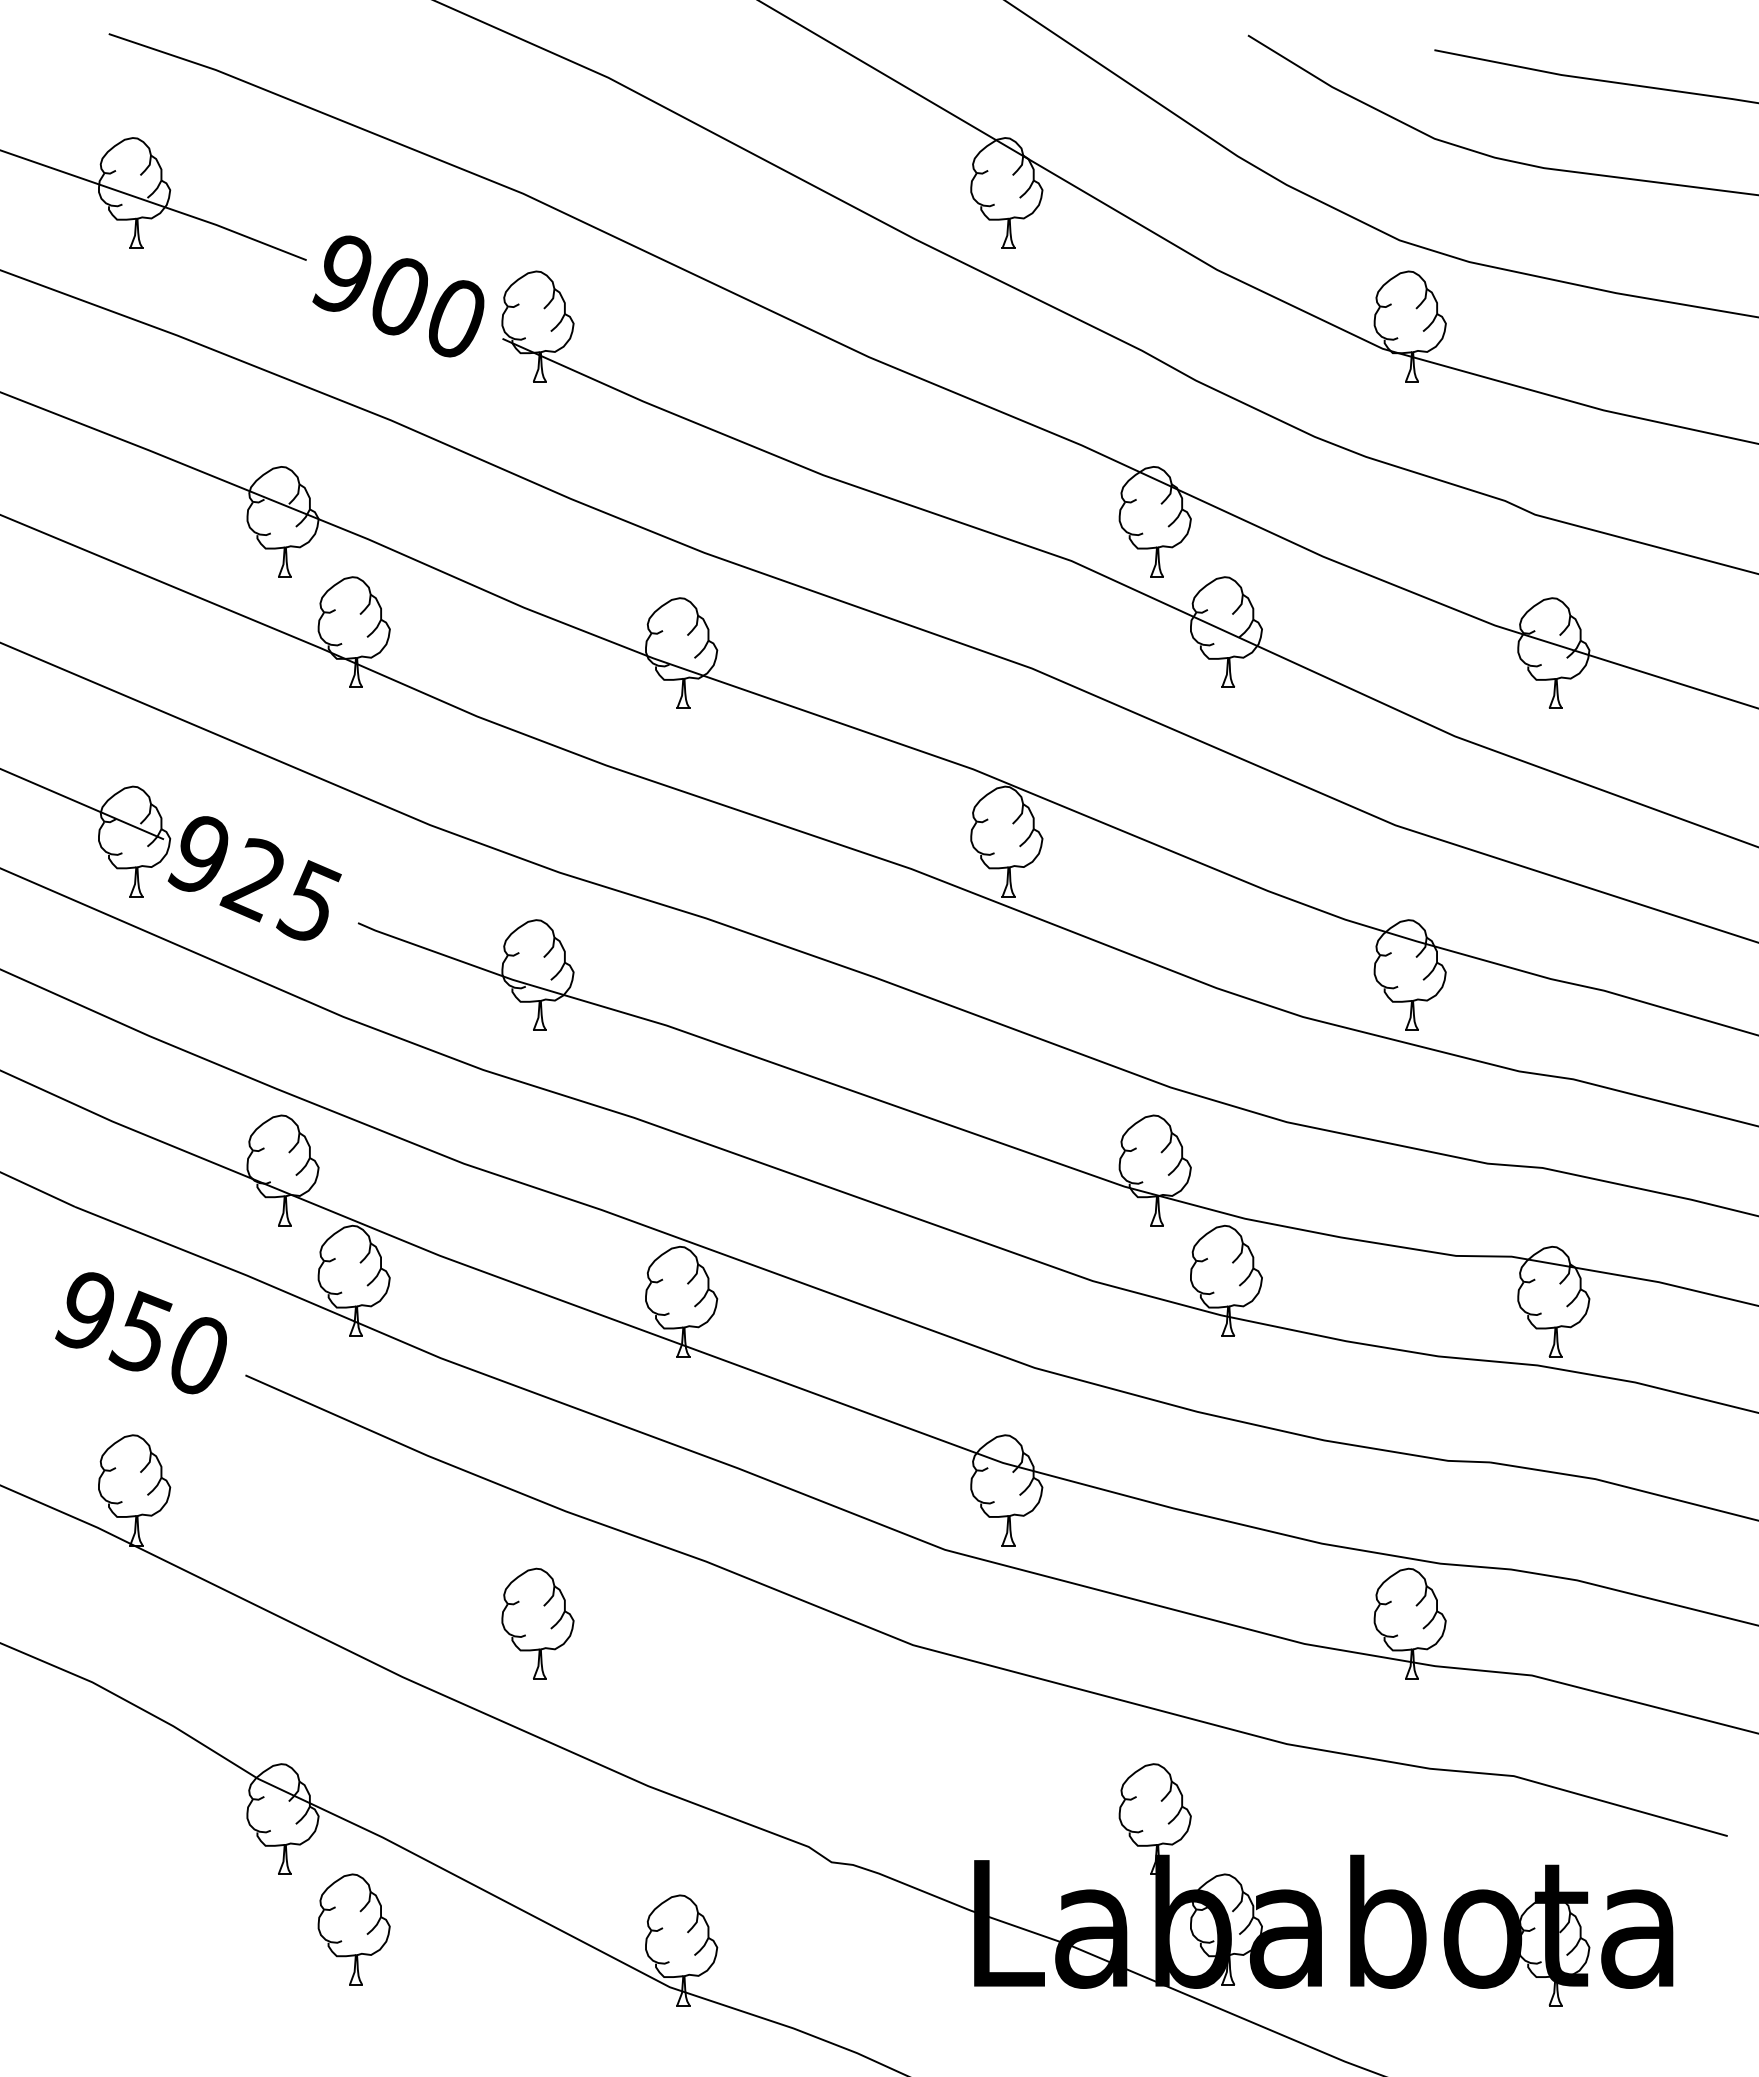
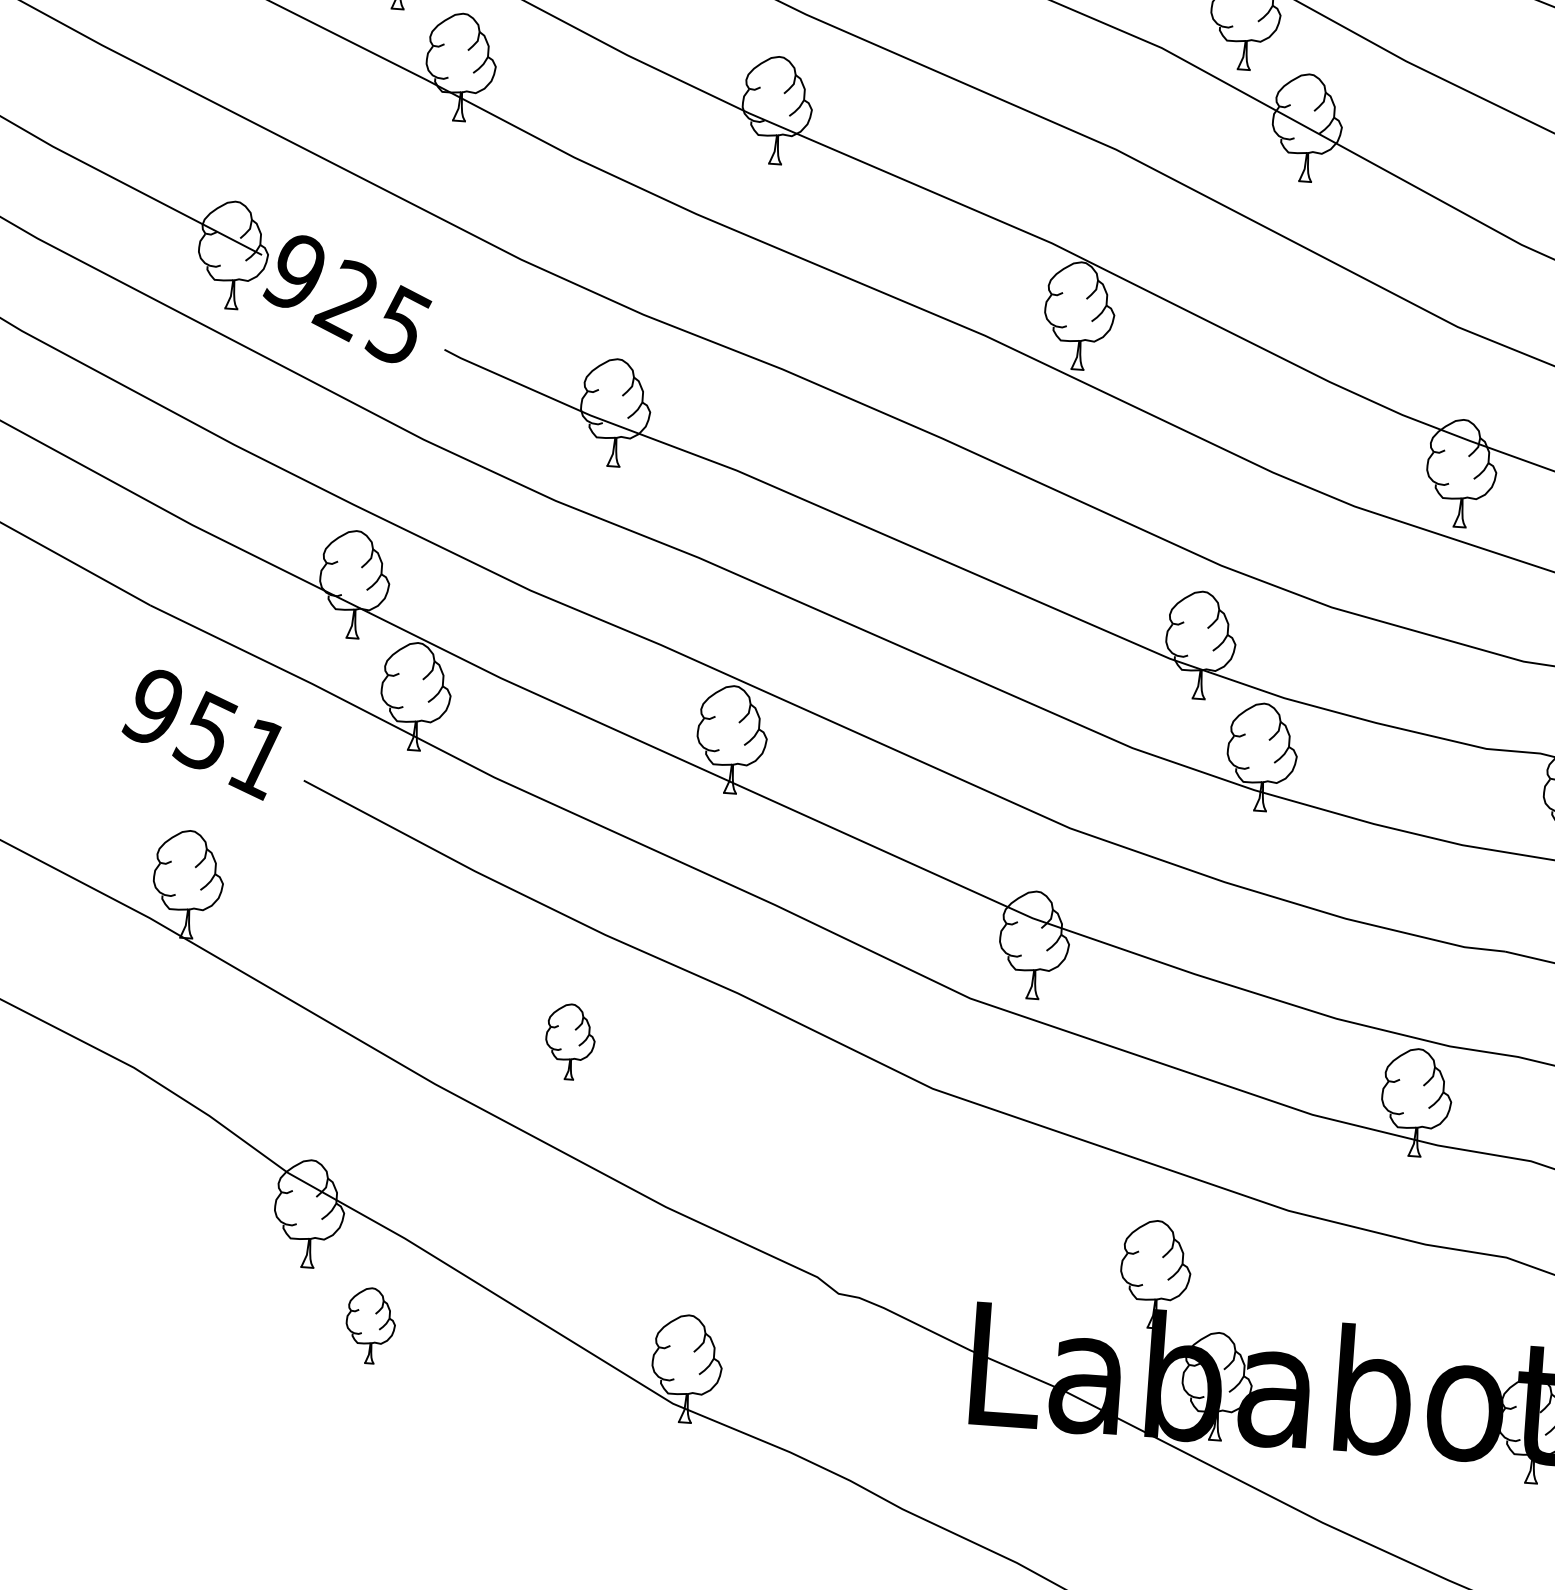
text: (197, 1357) -> (258, 759), 950 -> 951
part: (537, 1623) -> (569, 1041), size x0.7
part: (353, 1929) -> (370, 1325), size x0.7

